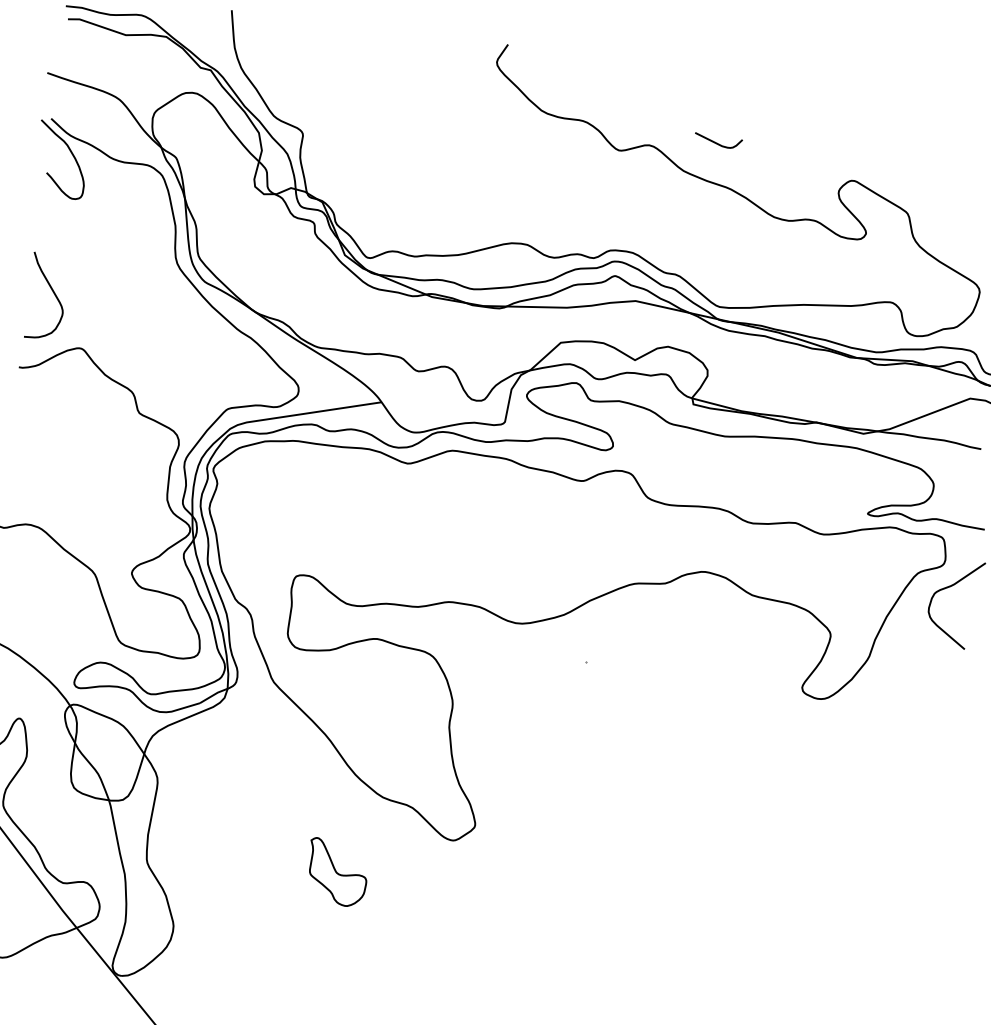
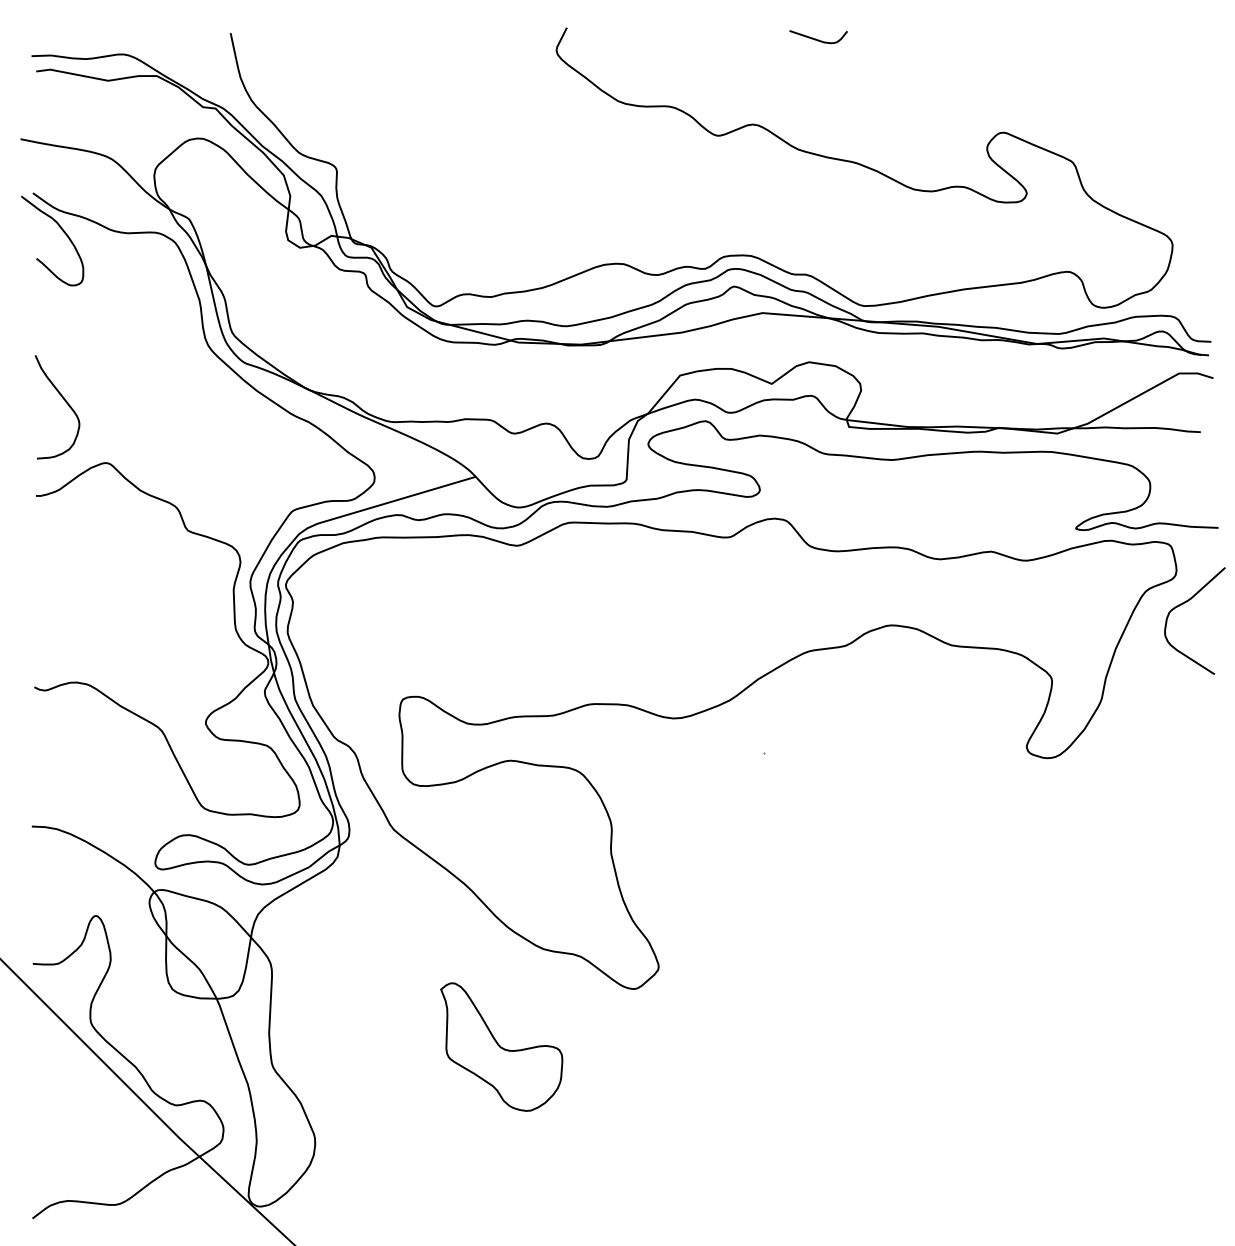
curve: (717, 143) -> (818, 39), moved
part: (337, 872) -> (501, 1046), size x1.67

